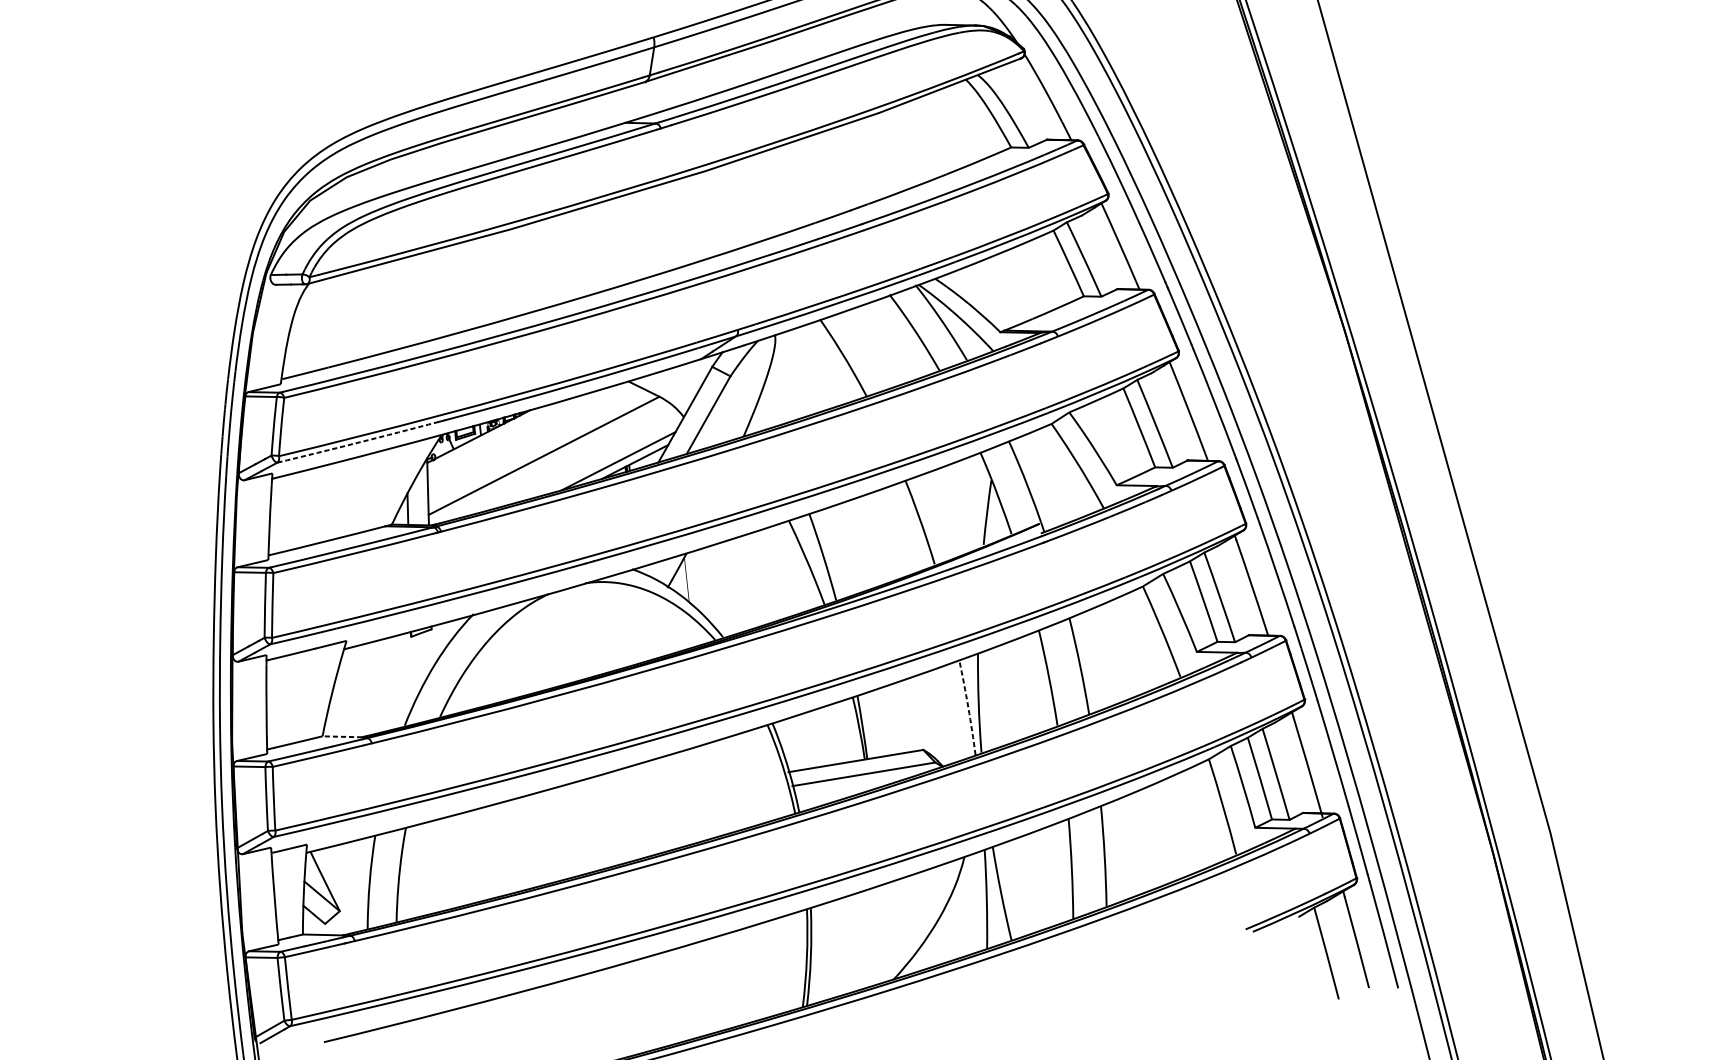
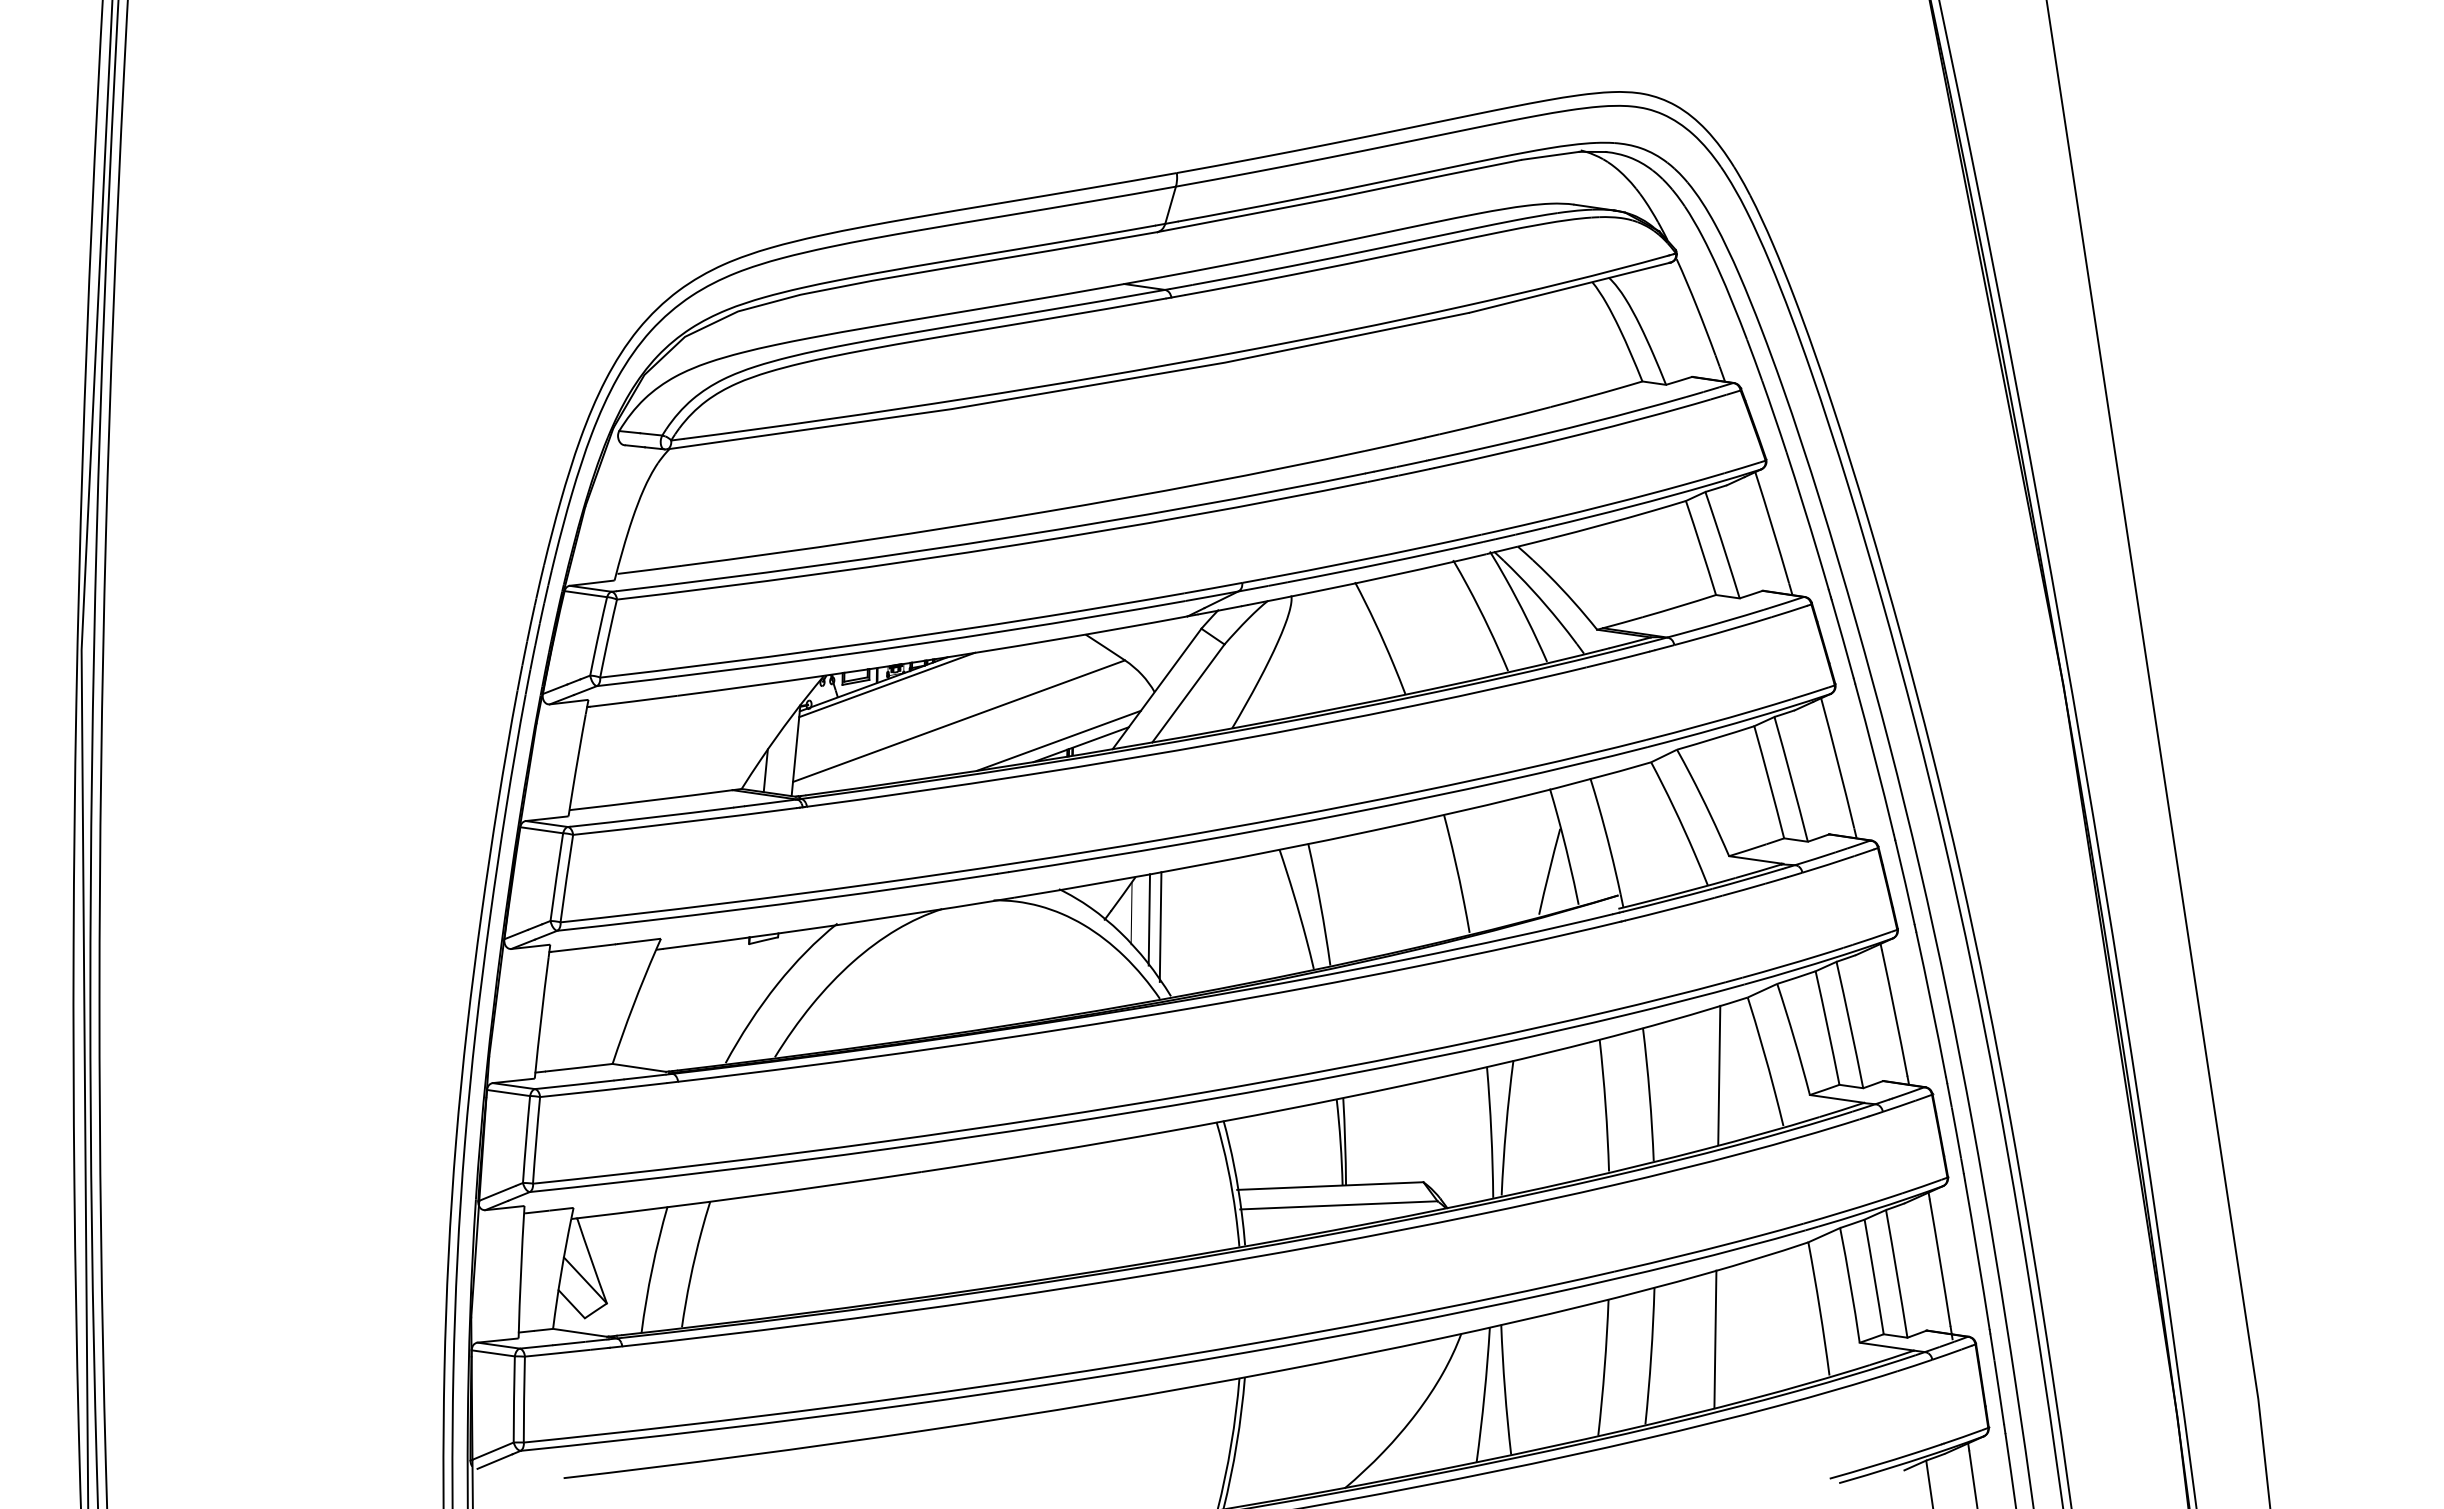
line: (488, 435) -> (887, 684), added
arc: (358, 442) -> (709, 672), dashed -> solid
line: (700, 583) -> (1149, 919), added
line: (709, 587) -> (1160, 926), added
line: (1129, 645) -> (1719, 1074), added
arc: (968, 707) -> (1491, 1132), dashed -> solid
line: (341, 736) -> (638, 1067), dashed -> solid
line: (1150, 838) -> (1715, 1339), added

